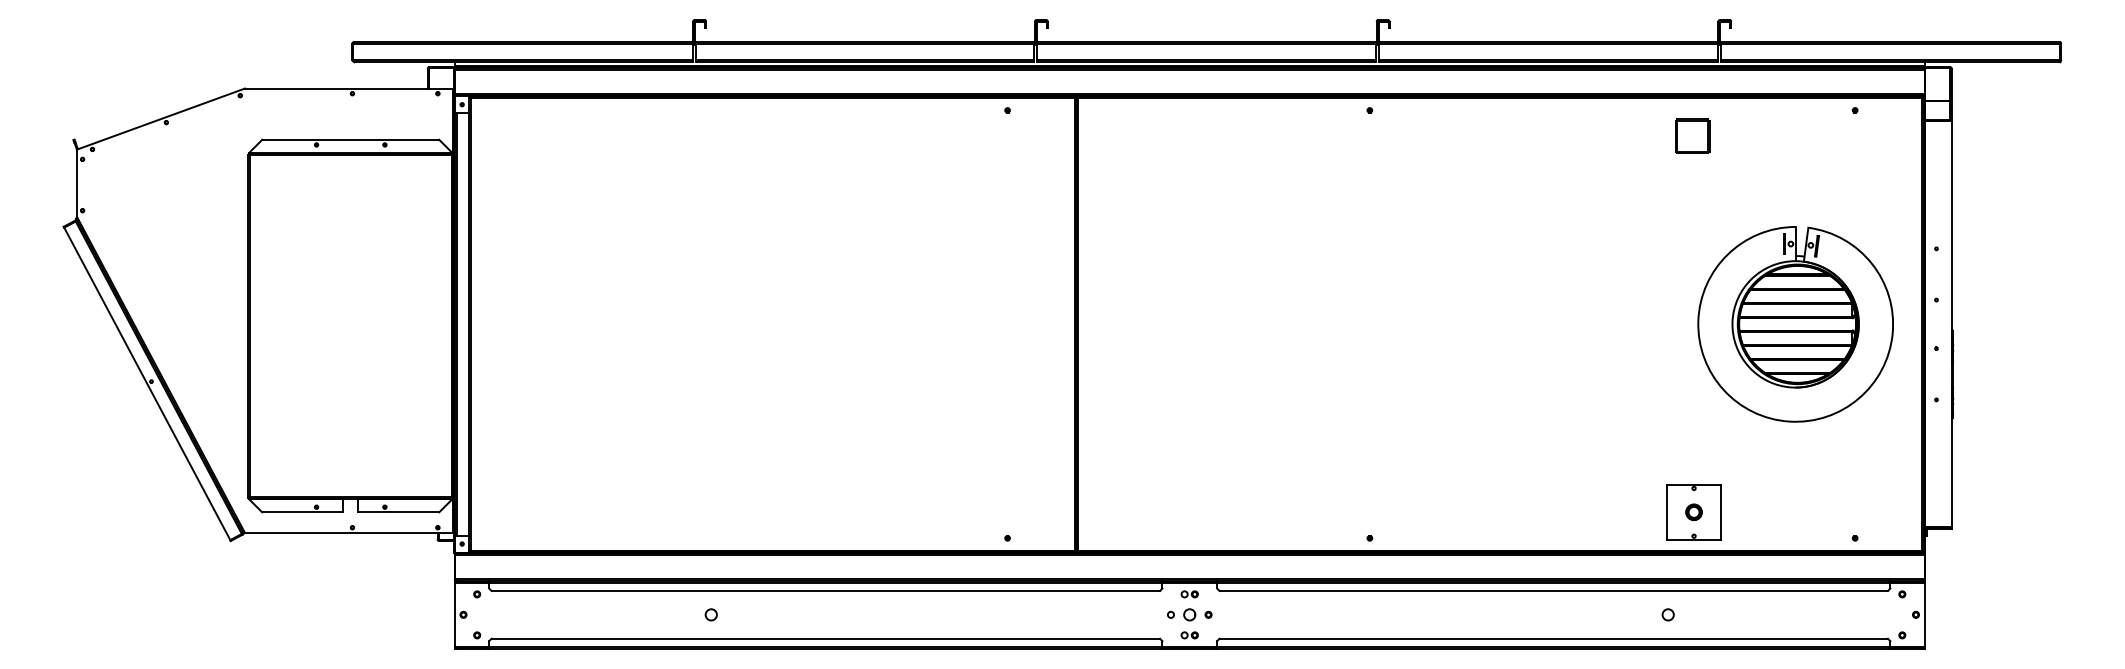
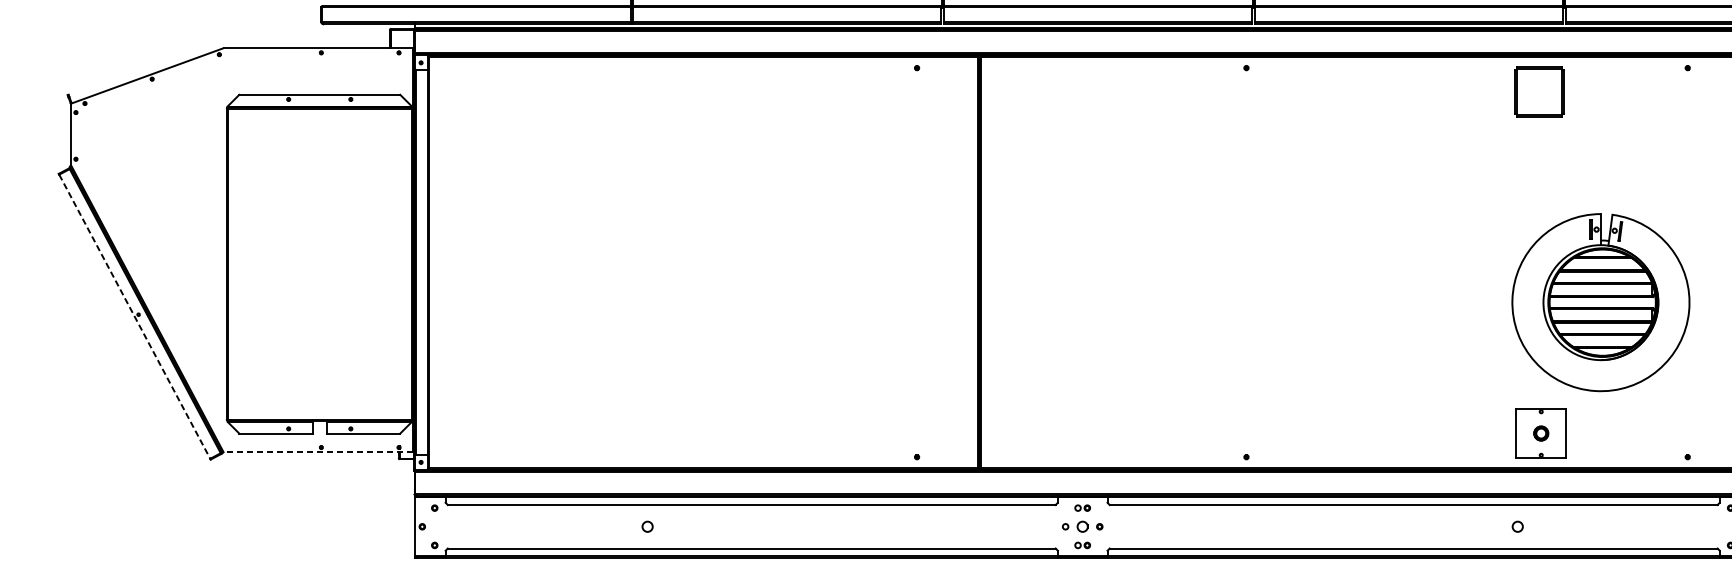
part: (1692, 135) -> (1539, 90), size x1.6
part: (1795, 324) -> (1600, 302), moved
line: (147, 383) -> (134, 316), solid -> dashed
line: (348, 532) -> (317, 451), solid -> dashed

